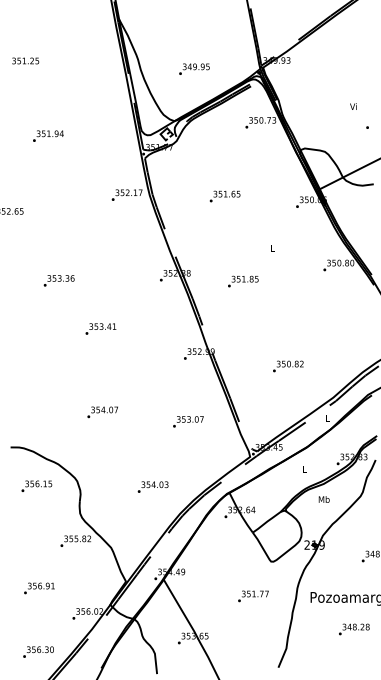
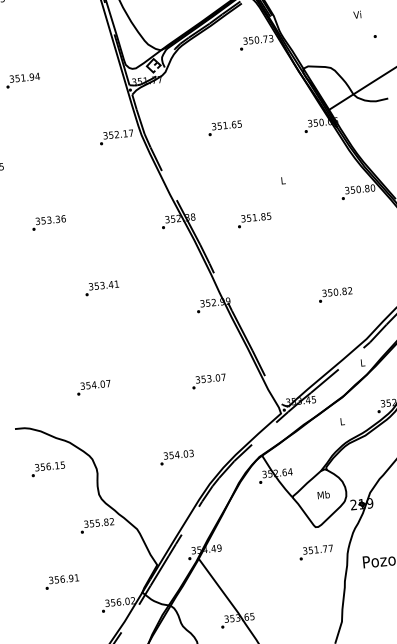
text: (58, 280) -> (48, 222), moved
text: (288, 366) -> (335, 294), moved
text: (102, 412) -> (93, 387), moved
text: (323, 499) -> (322, 495), moved
text: (253, 596) -> (316, 552), moved

